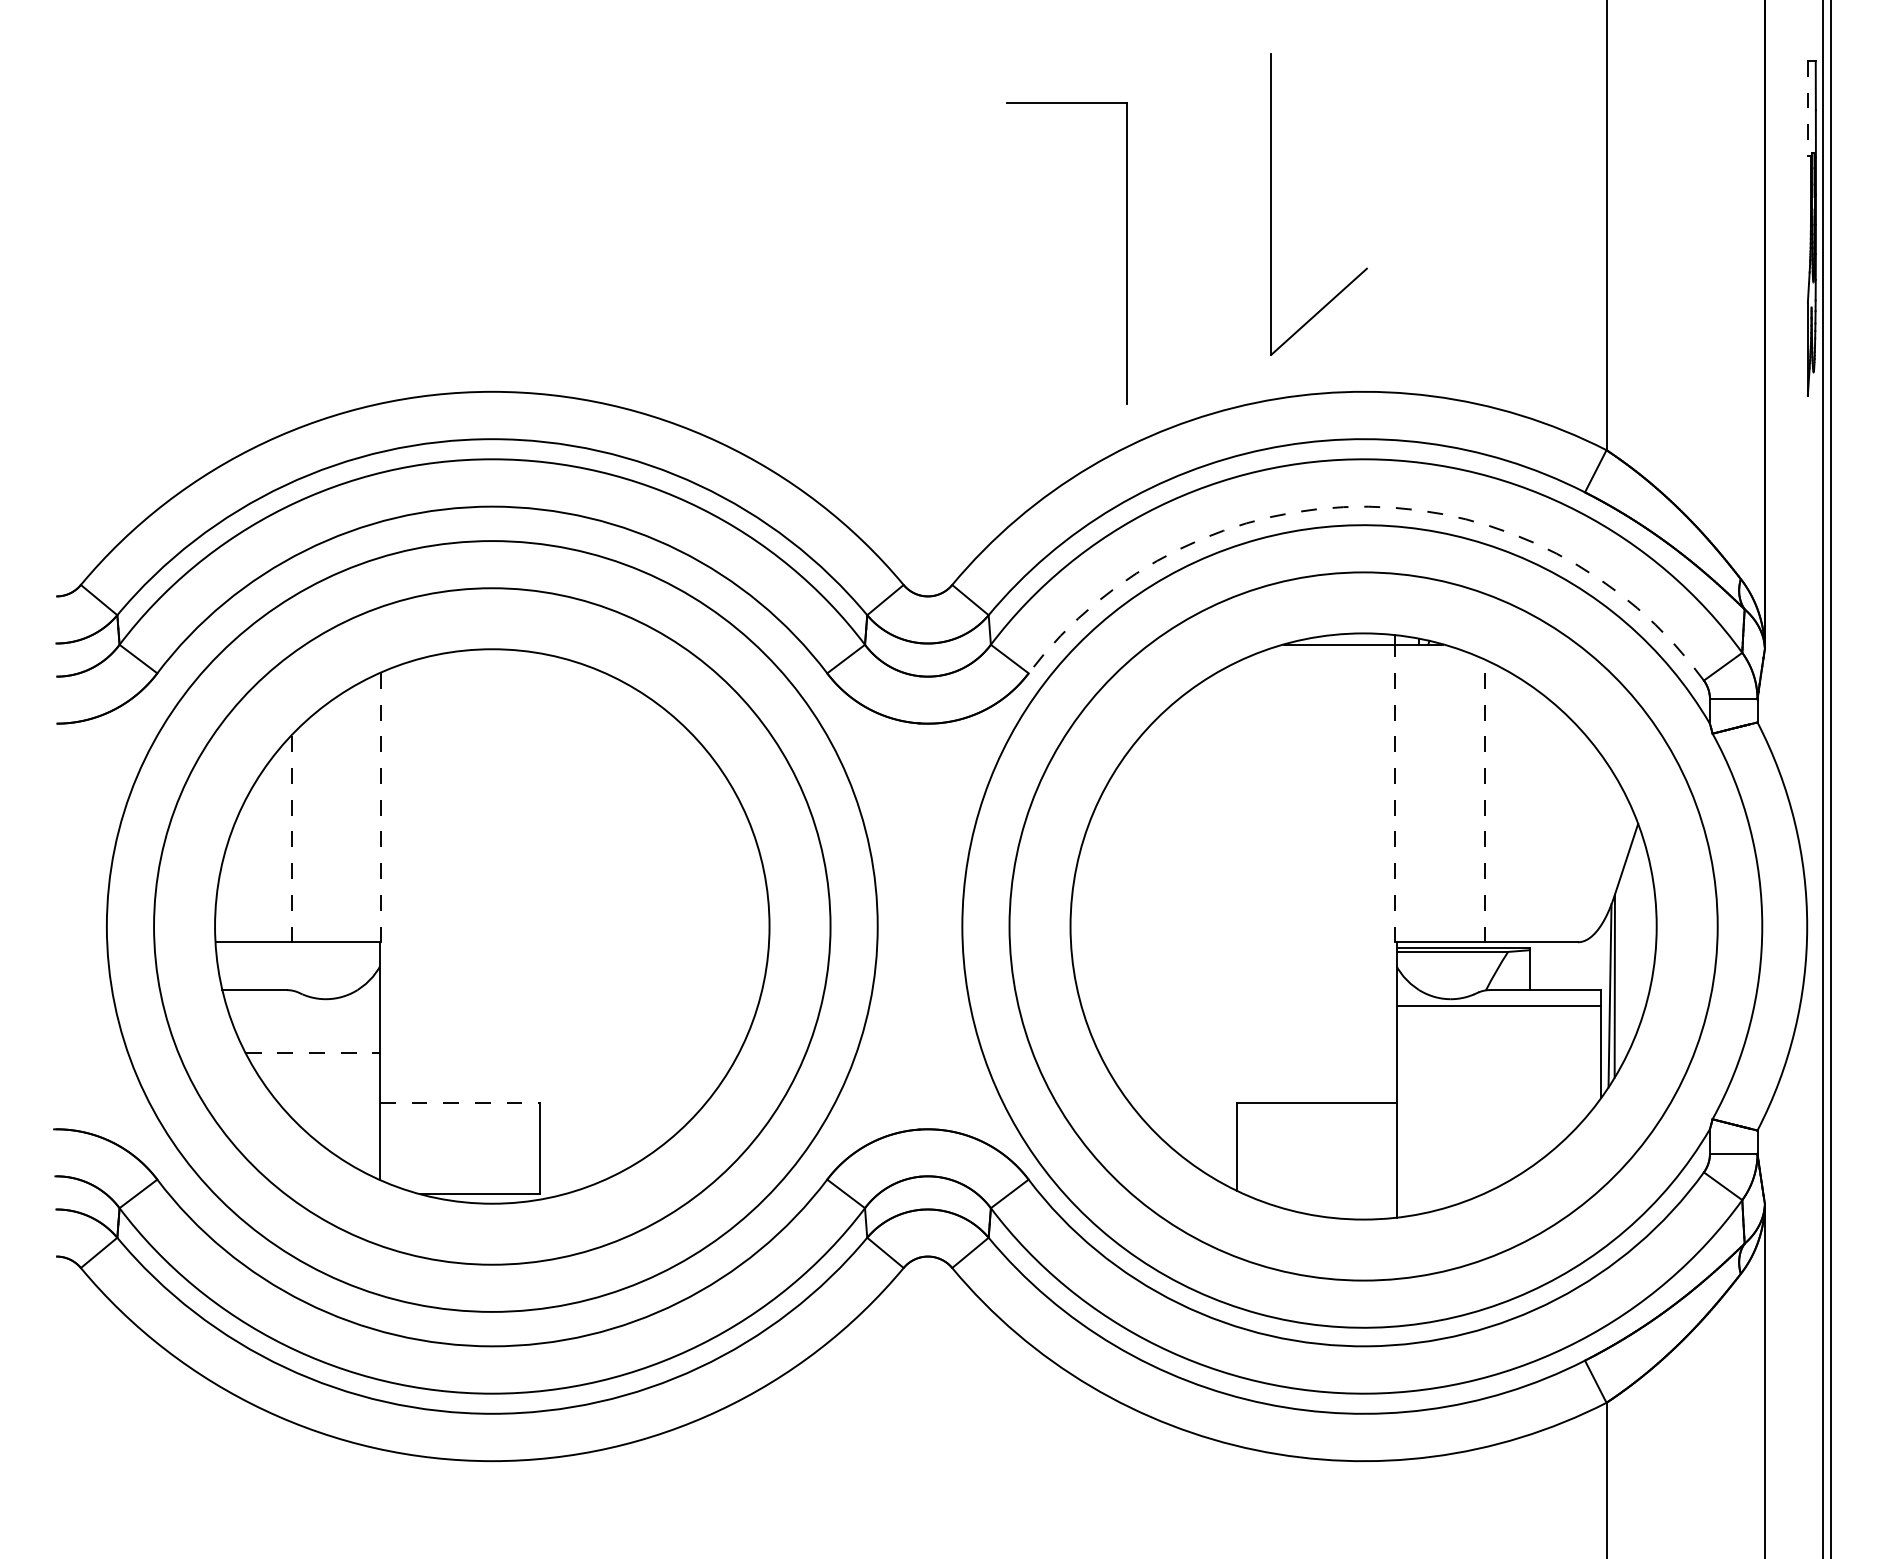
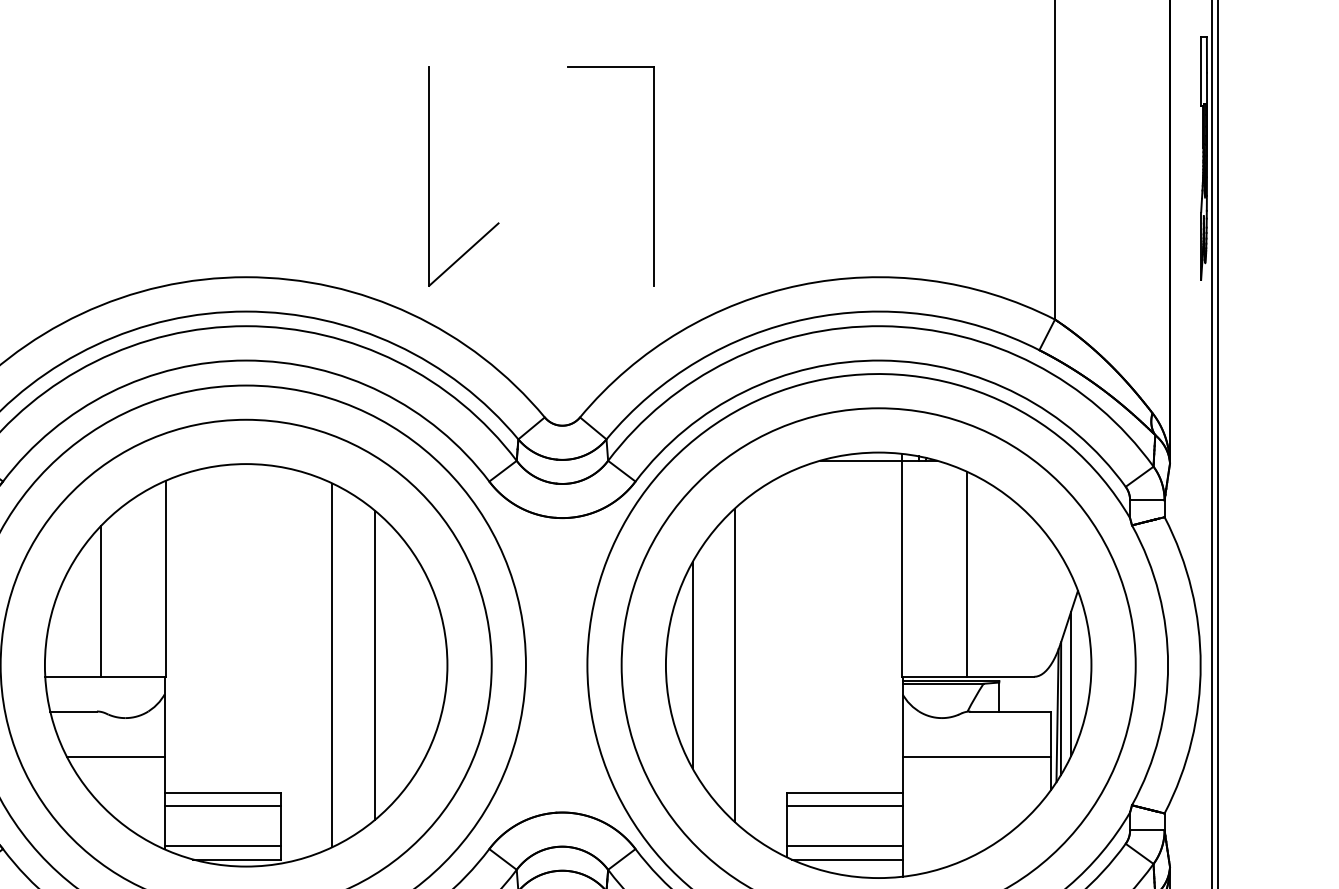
line: (1807, 108) -> (1200, 71), dashed -> solid
part: (1271, 204) -> (429, 176), moved
part: (1126, 253) -> (654, 176), moved
arc: (1368, 506) -> (882, 360), dashed -> solid
line: (1395, 793) -> (901, 568), dashed -> solid
line: (1485, 800) -> (967, 573), dashed -> solid
line: (381, 807) -> (165, 578), dashed -> solid
line: (291, 838) -> (100, 601), dashed -> solid
line: (611, 926) -> (332, 665), added
line: (669, 926) -> (374, 665), added
line: (1107, 926) -> (692, 665), added
line: (1165, 926) -> (734, 665), added
line: (1628, 952) -> (1070, 684), added
line: (1498, 1006) -> (976, 757), moved
line: (313, 1053) -> (116, 757), dashed -> solid
line: (460, 1102) -> (223, 793), dashed -> solid
line: (459, 1120) -> (222, 806), added
line: (1316, 1120) -> (844, 806), added
line: (459, 1175) -> (222, 846), added
line: (1316, 1175) -> (844, 846), added
line: (1319, 1194) -> (846, 859), added

